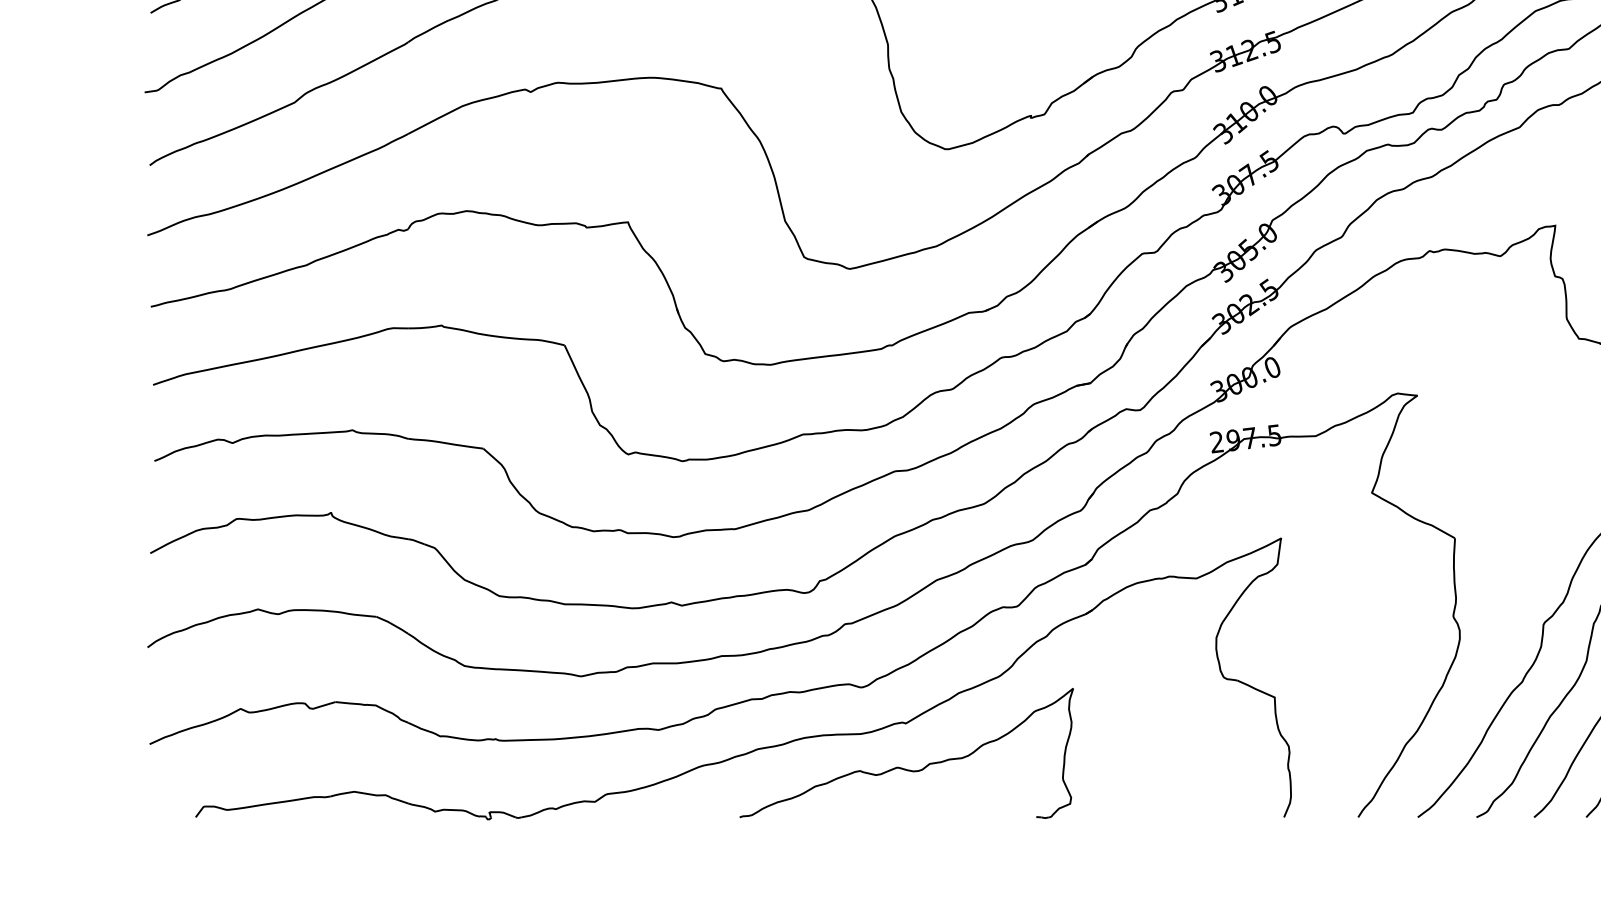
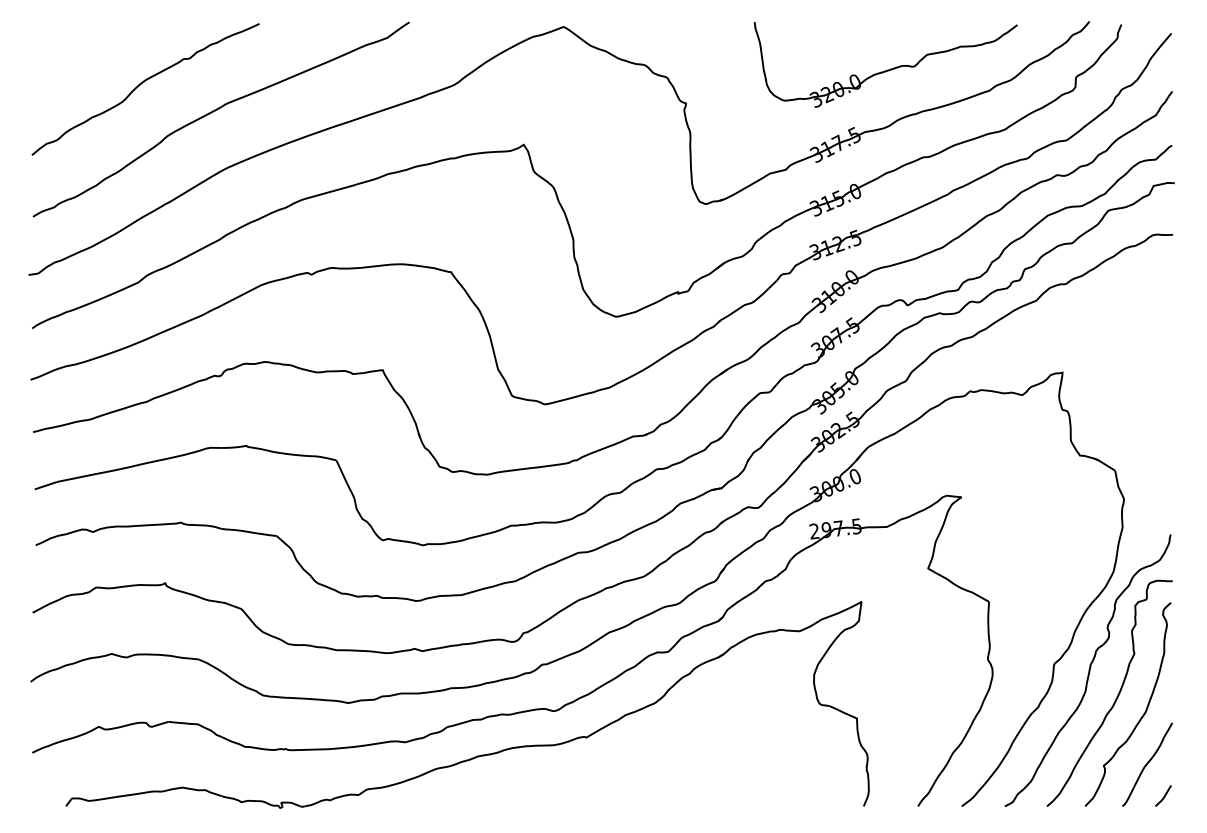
part: (901, 767) -> (583, 769), removed

